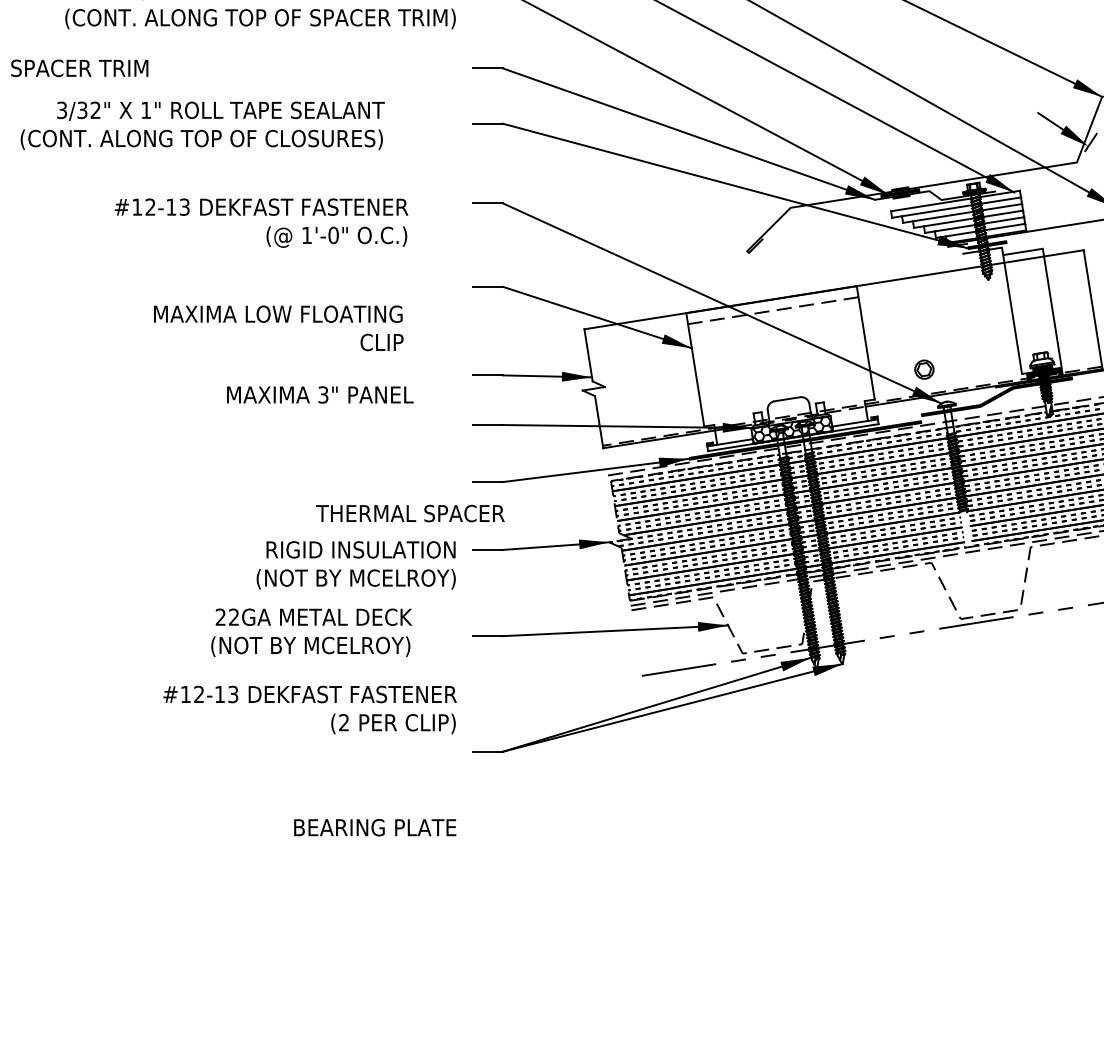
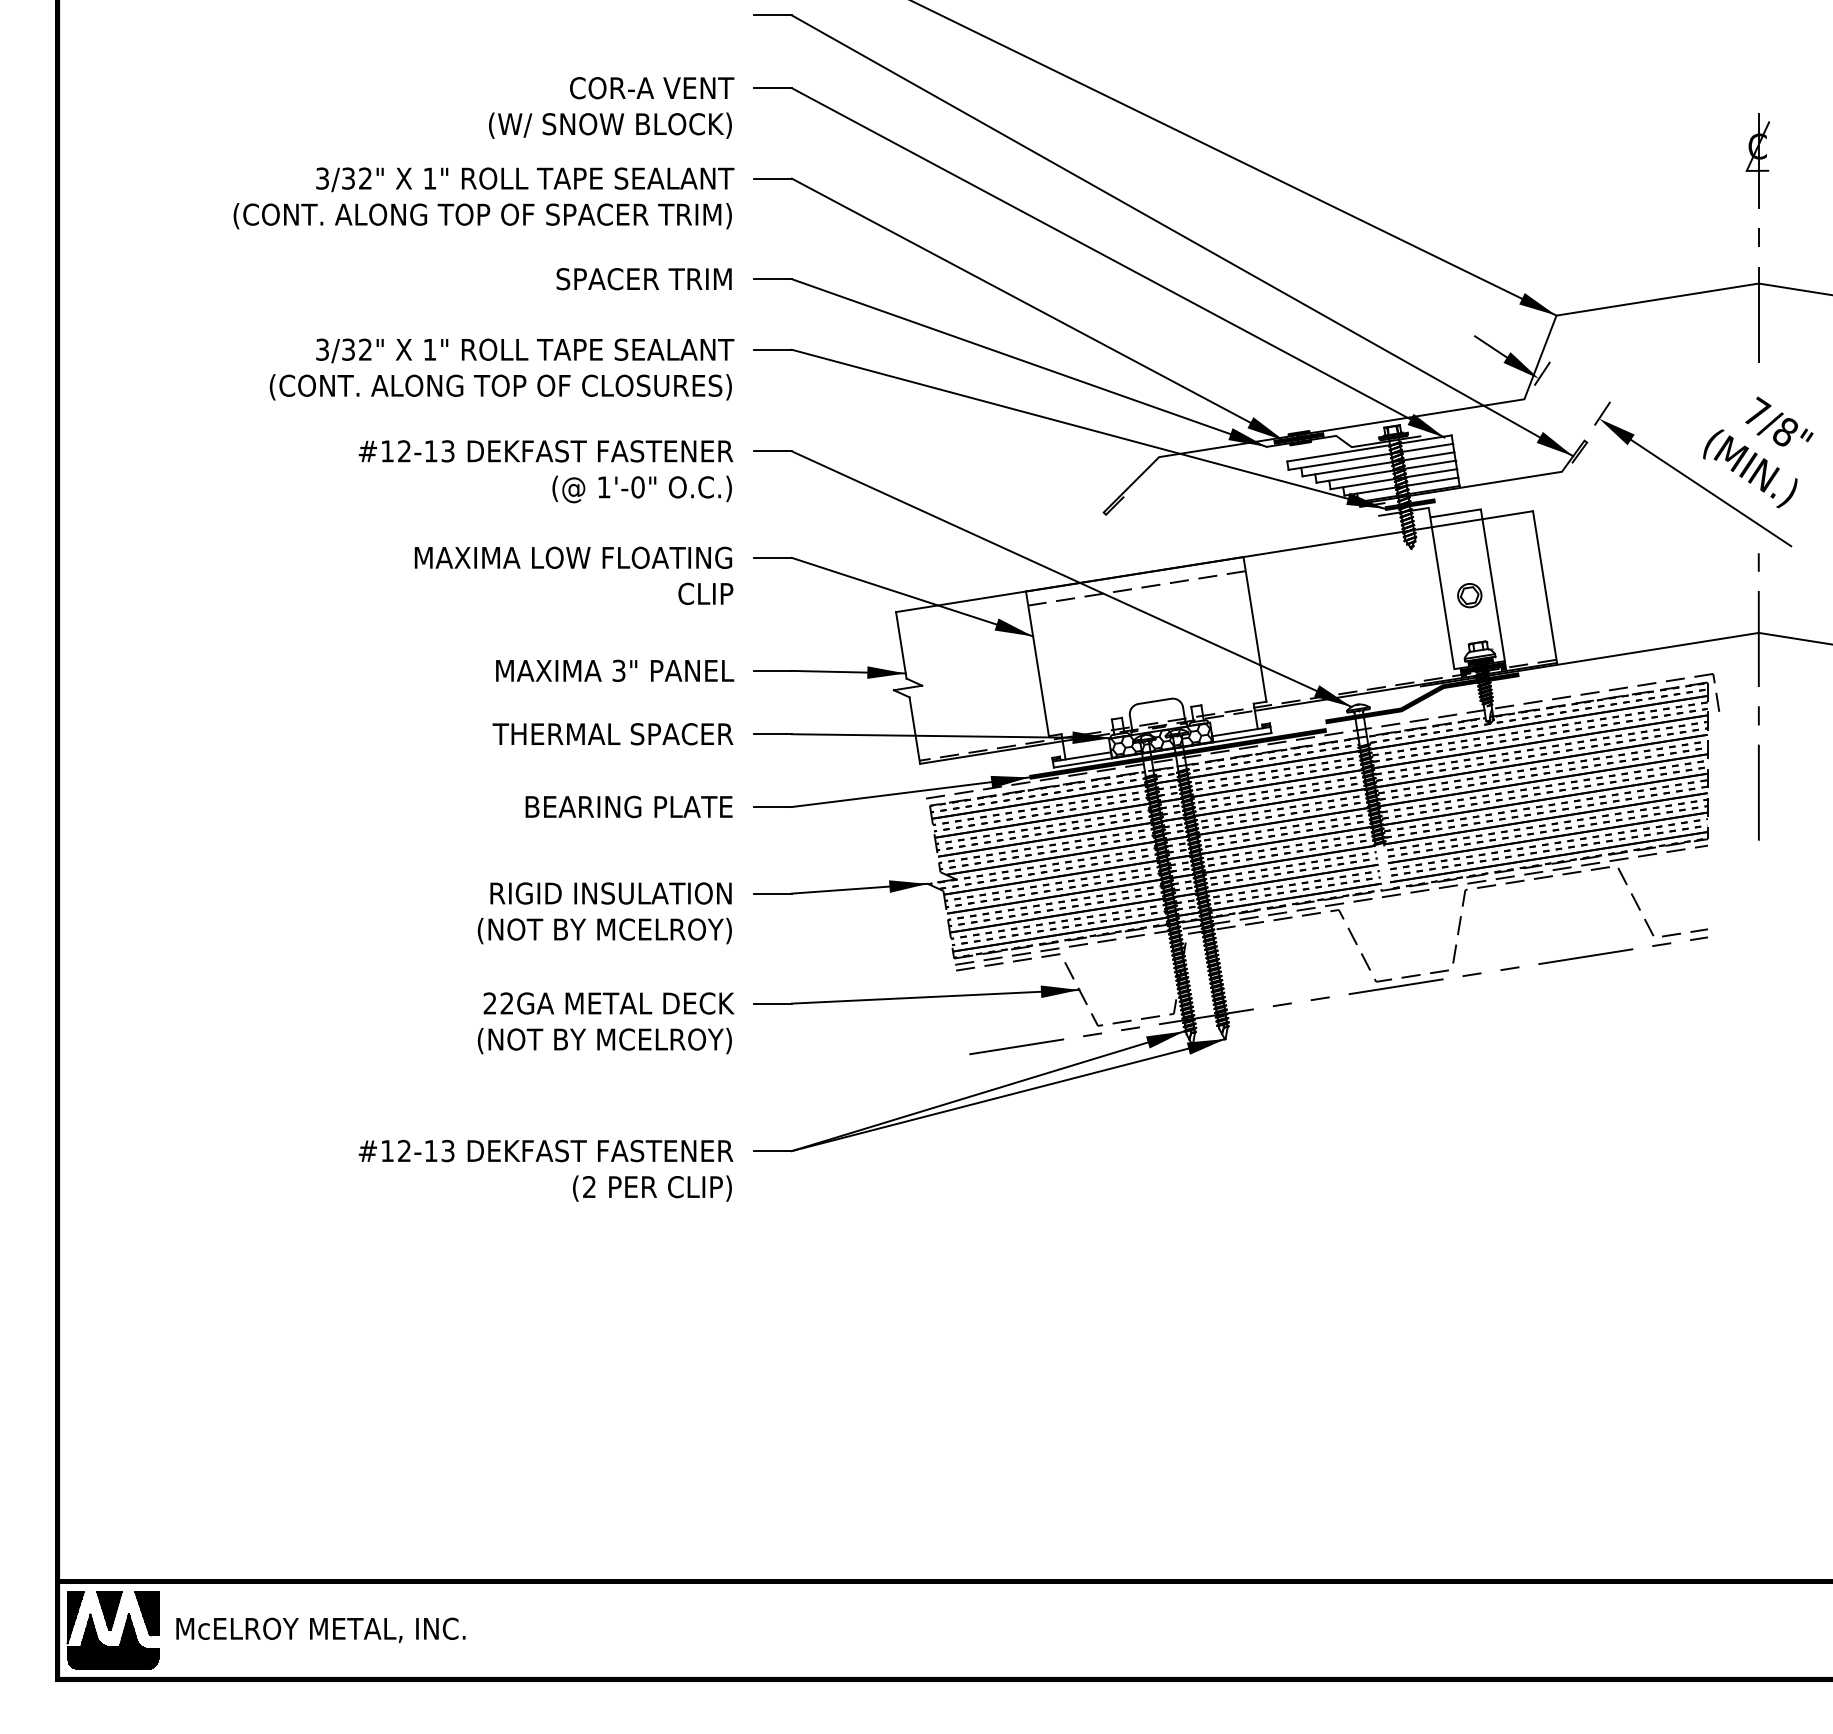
text: (79, 68) -> (643, 279), moved
text: (202, 125) -> (501, 369), moved
text: (261, 223) -> (545, 471), moved
text: (278, 328) -> (573, 575), moved
part: (924, 369) -> (1469, 595), moved
text: (320, 394) -> (615, 670), moved
text: (410, 513) -> (612, 734), moved
text: (311, 632) -> (605, 1023), moved
text: (309, 709) -> (545, 1170), moved
text: (374, 827) -> (628, 806), moved

